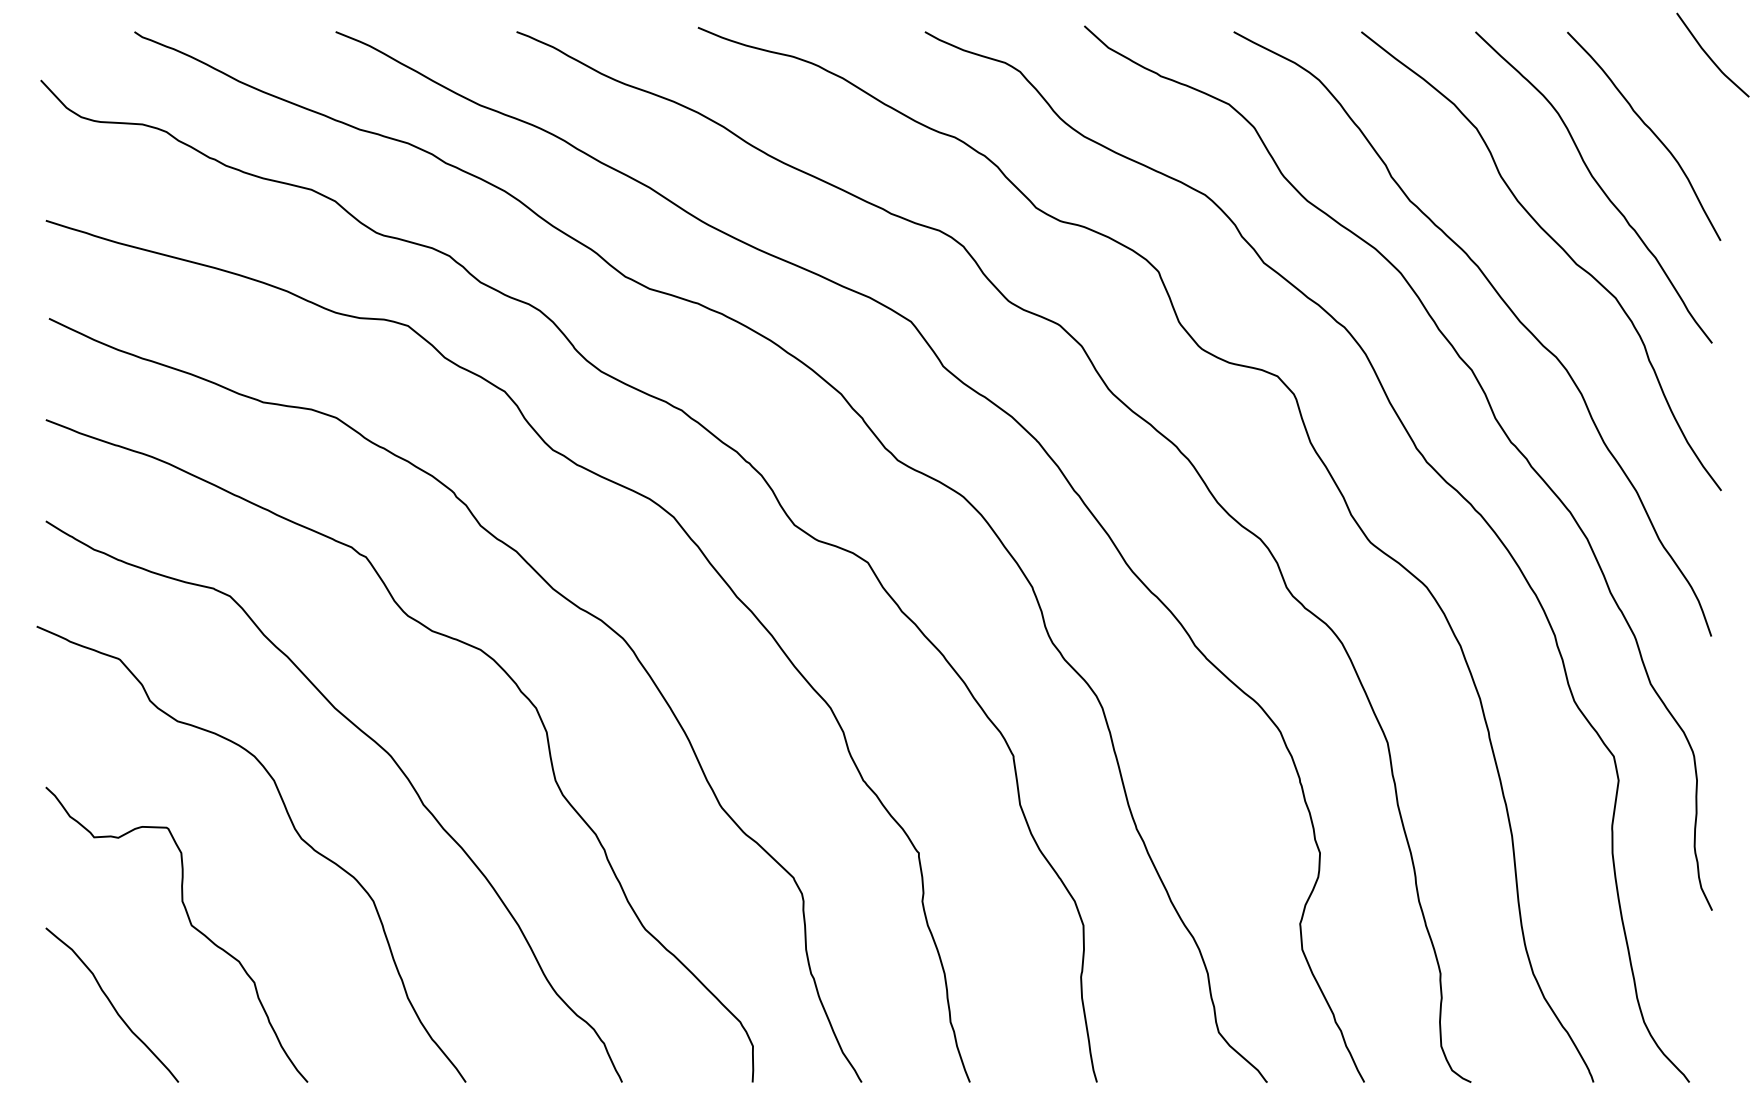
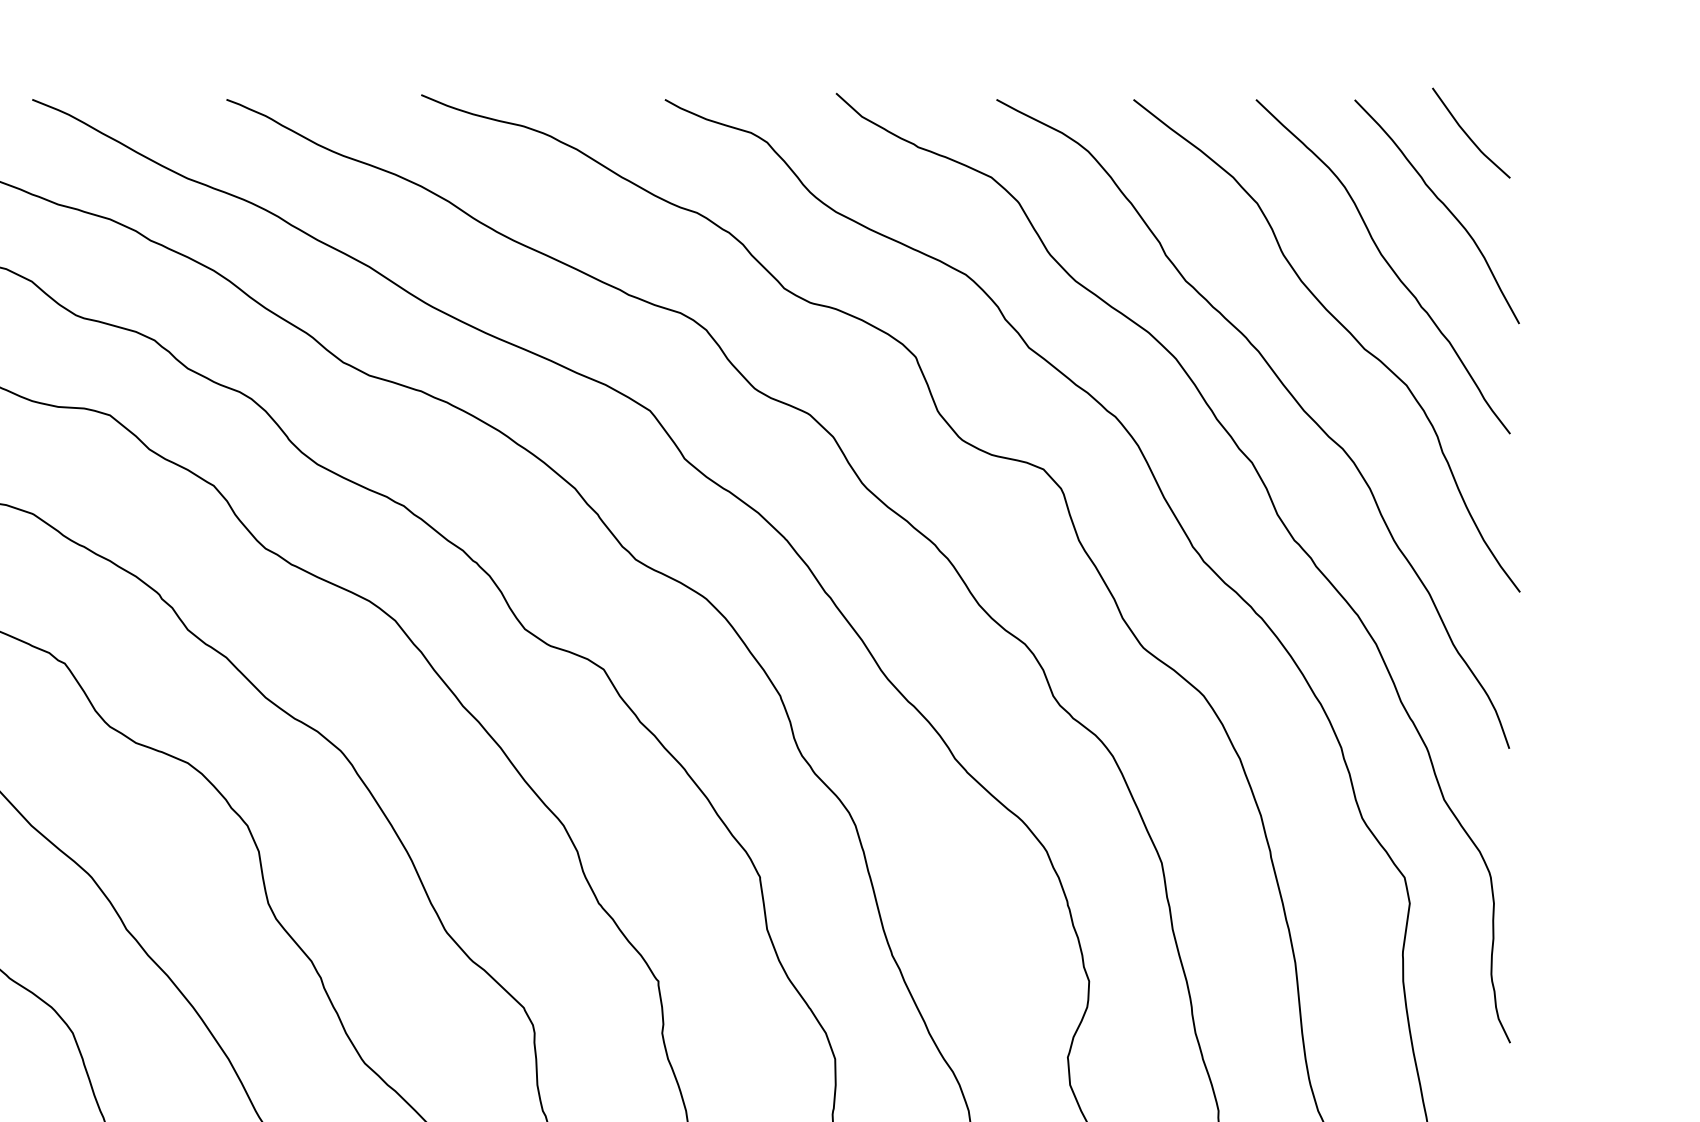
curve: (1709, 55) -> (1467, 133), moved

